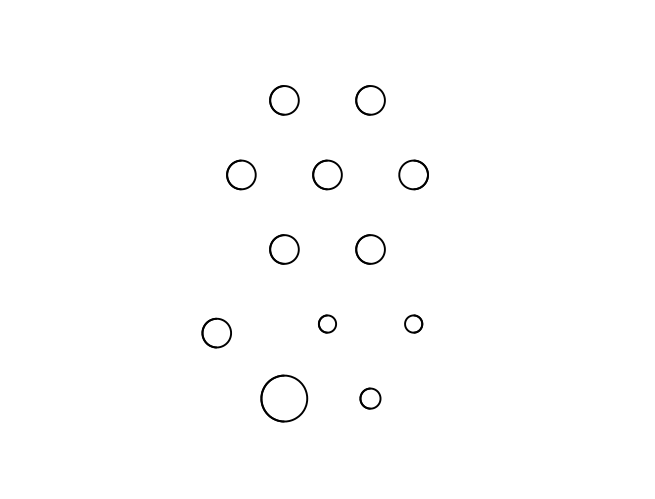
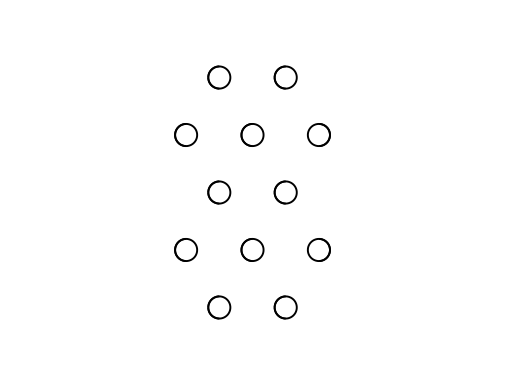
part: (327, 323) -> (252, 249), size x1.67
part: (413, 323) -> (318, 249), size x1.67
part: (215, 332) -> (185, 249), moved
part: (284, 398) -> (219, 307), size x0.62
part: (370, 398) -> (285, 307), size x1.43

